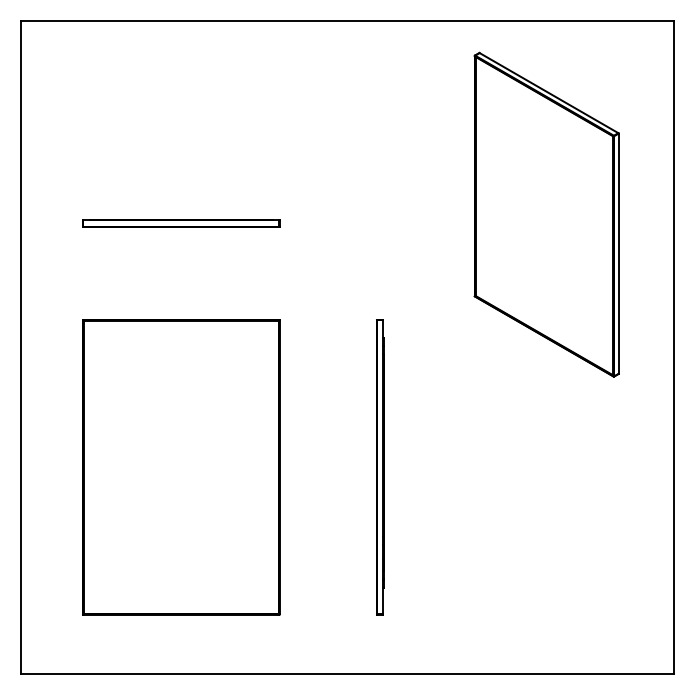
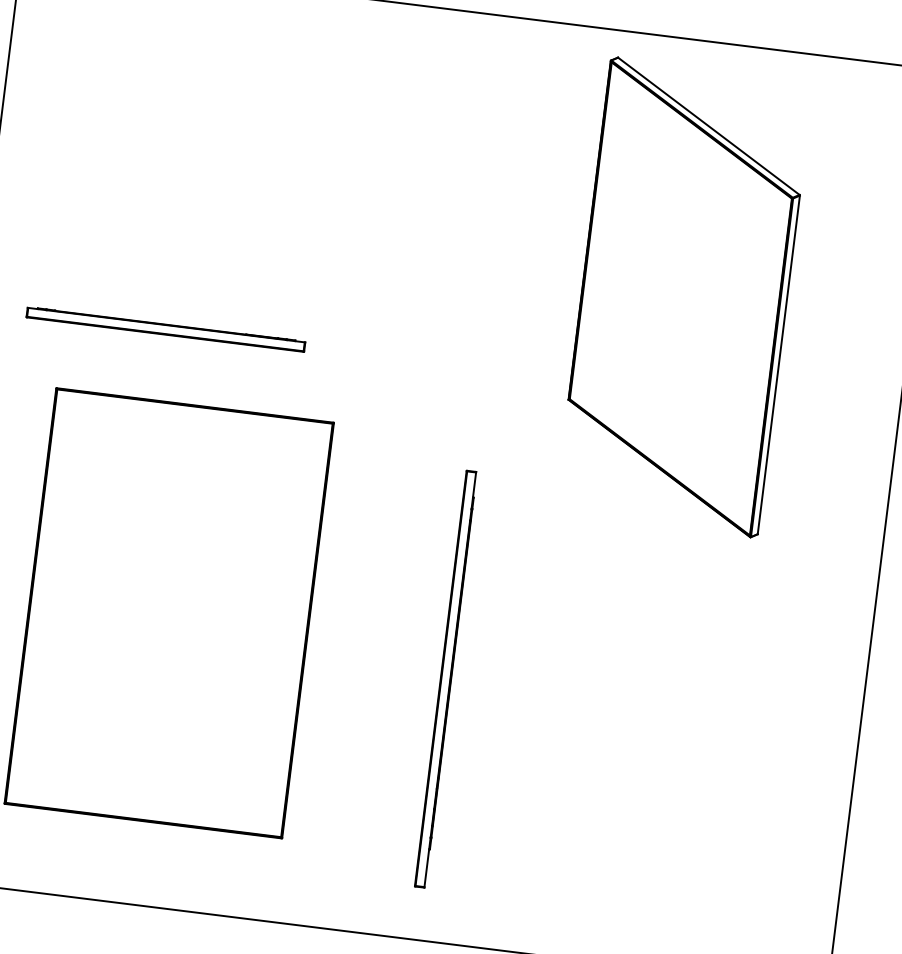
part: (546, 214) -> (684, 296), moved
part: (181, 223) -> (166, 329), moved
part: (380, 467) -> (446, 679), moved

